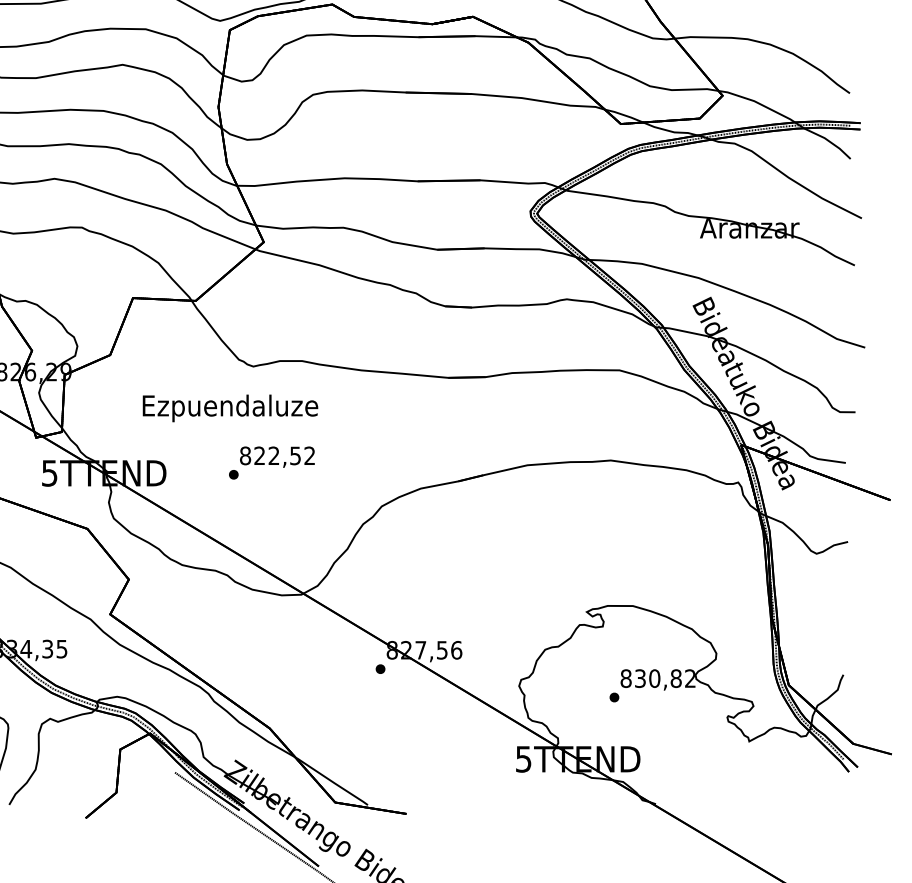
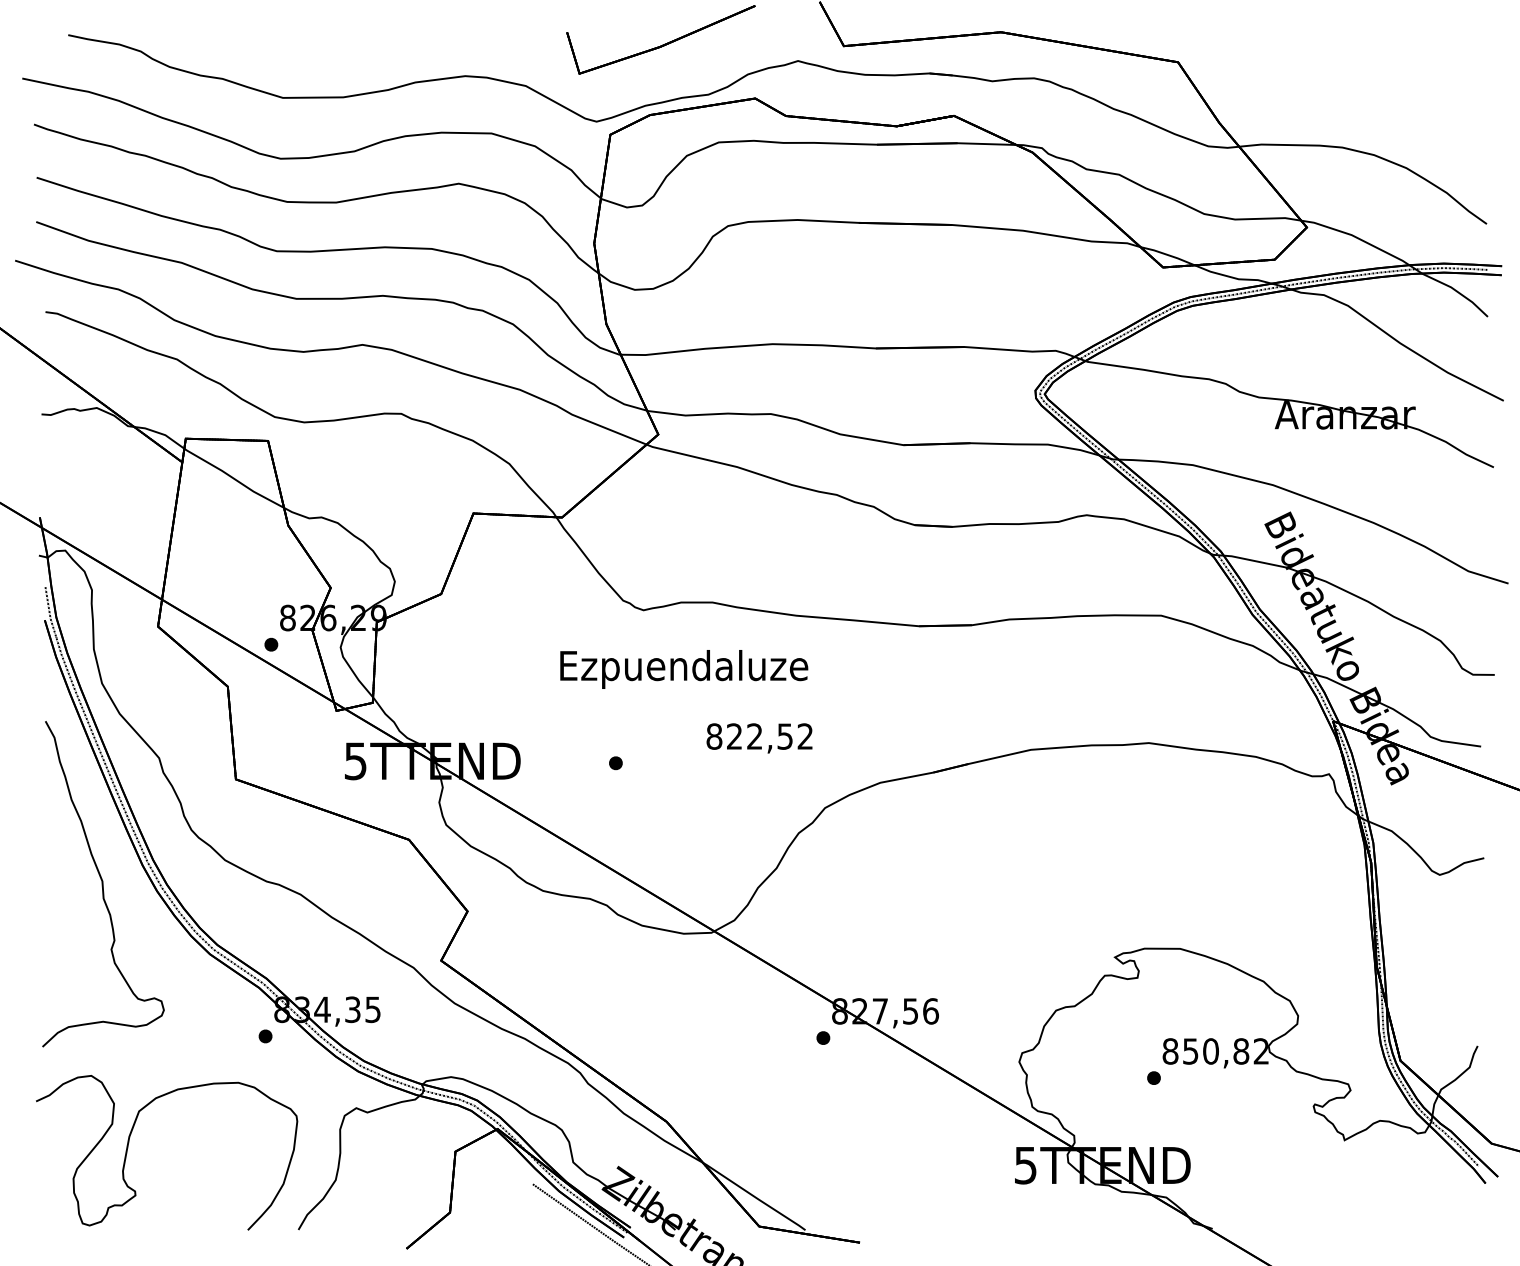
text: (230, 408) -> (684, 669), moved
text: (277, 457) -> (759, 738), moved
text: (640, 678) -> (1190, 1051), 830,82 -> 850,82

